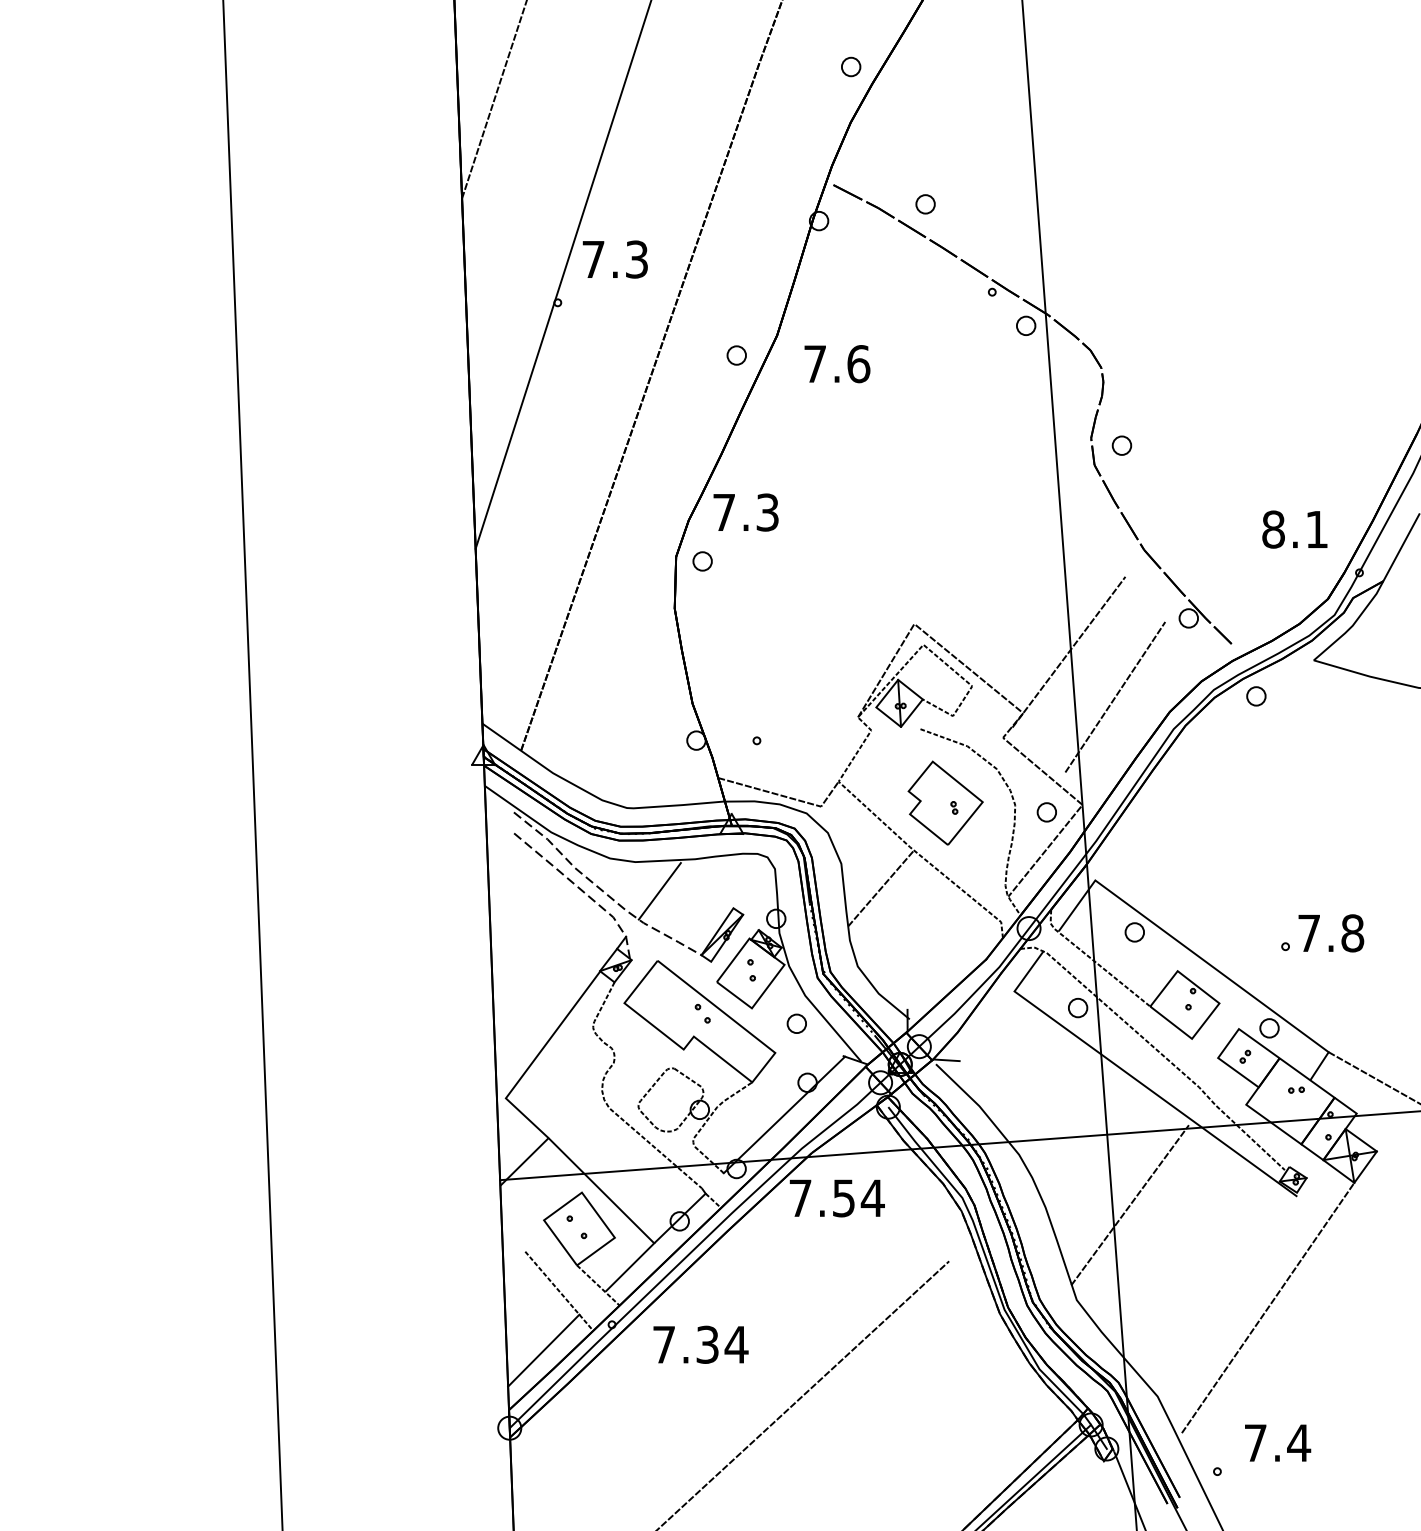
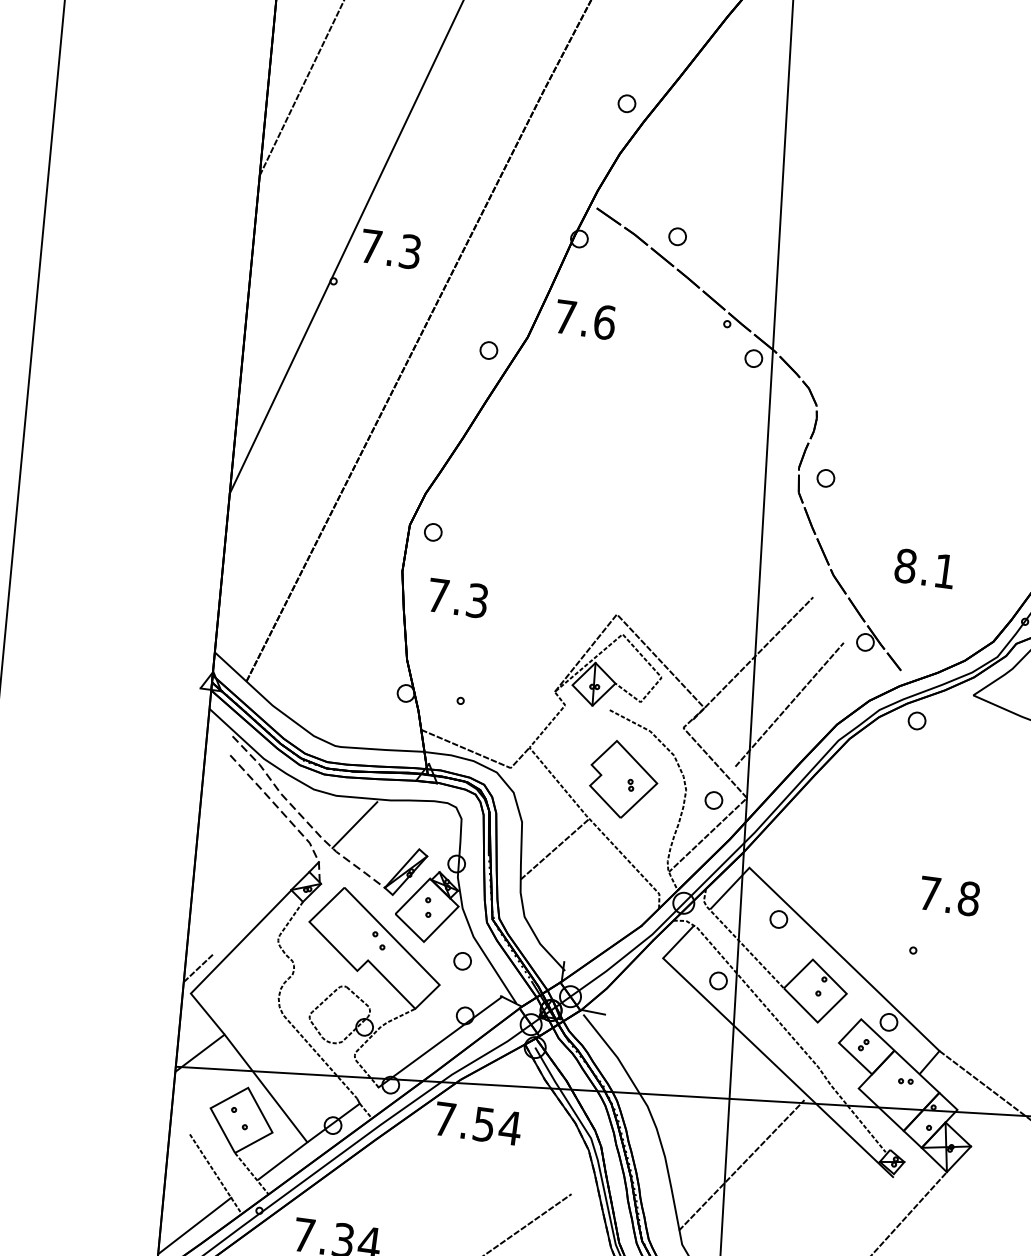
text: (837, 364) -> (585, 320), moved
text: (745, 512) -> (457, 598), moved
text: (1294, 529) -> (924, 568), moved
text: (1331, 933) -> (949, 896), moved
line: (510, 1069) -> (198, 968), added

